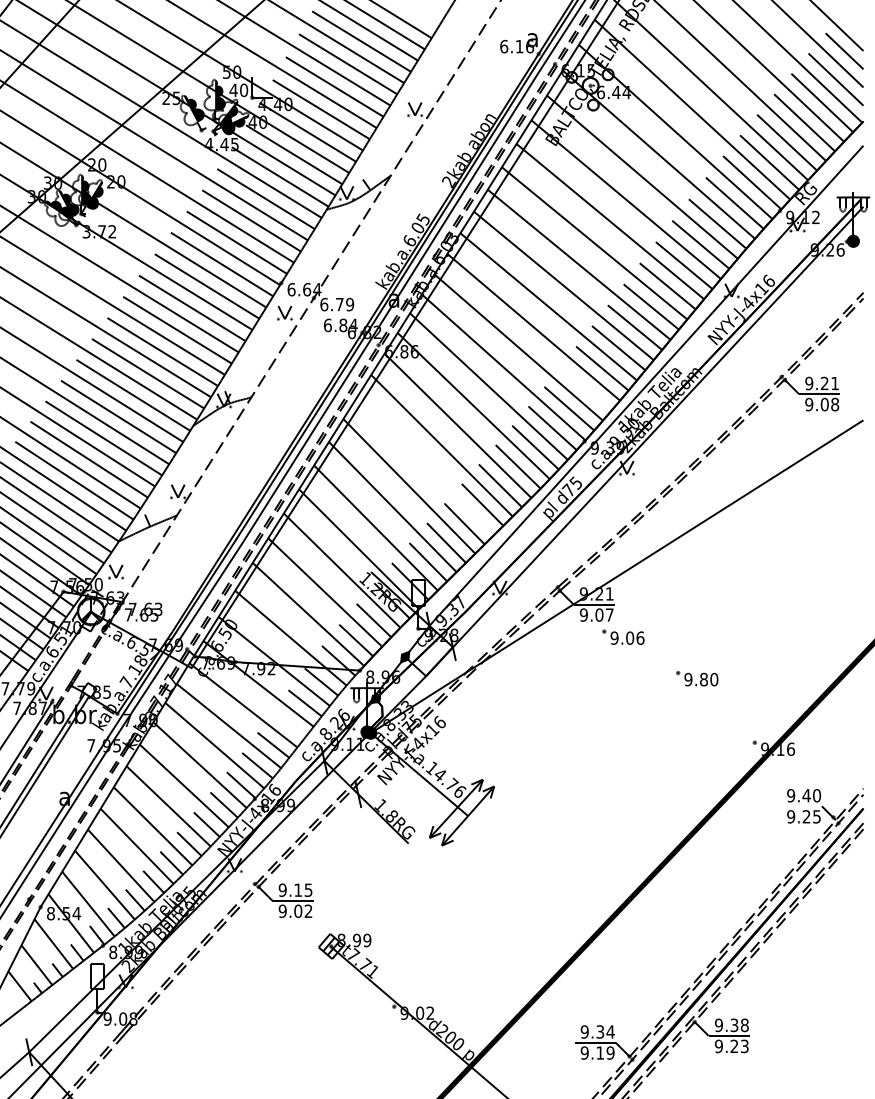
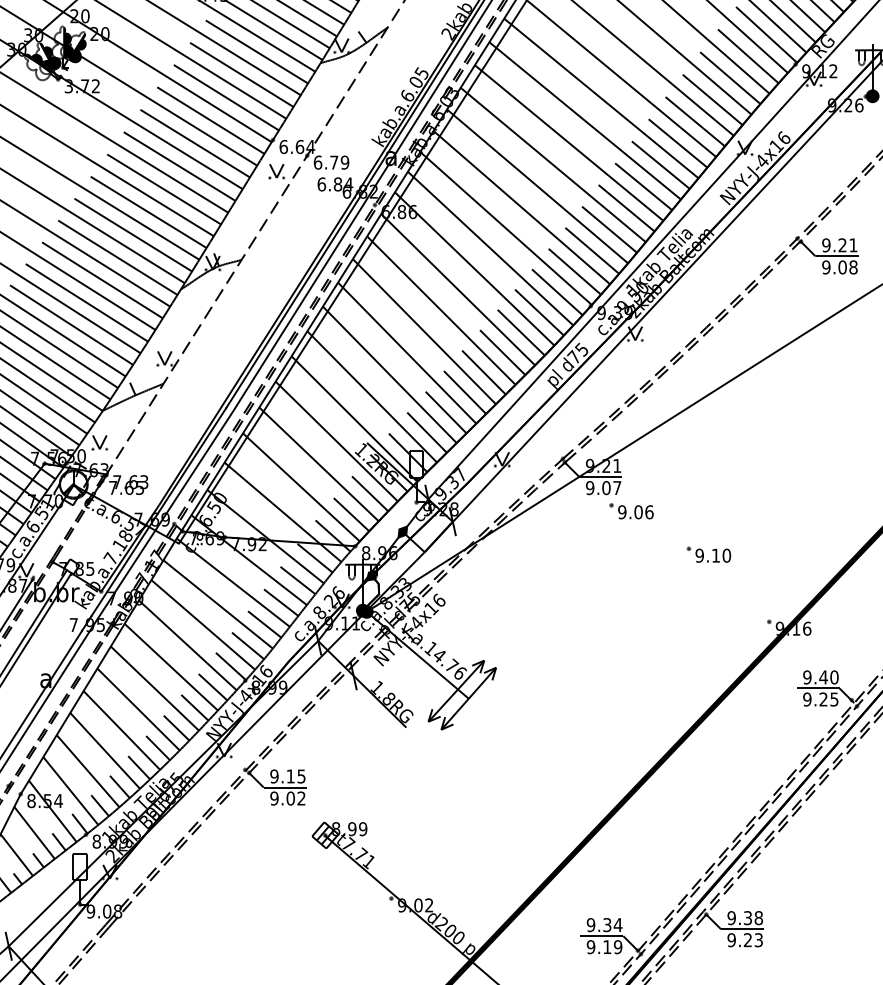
line: (585, 388) -> (591, 250), added
line: (425, 465) -> (424, 331), added
text: (703, 679) -> (715, 555), 9.80 -> 9.10
line: (288, 724) -> (280, 602), added
line: (800, 806) -> (817, 688), added

